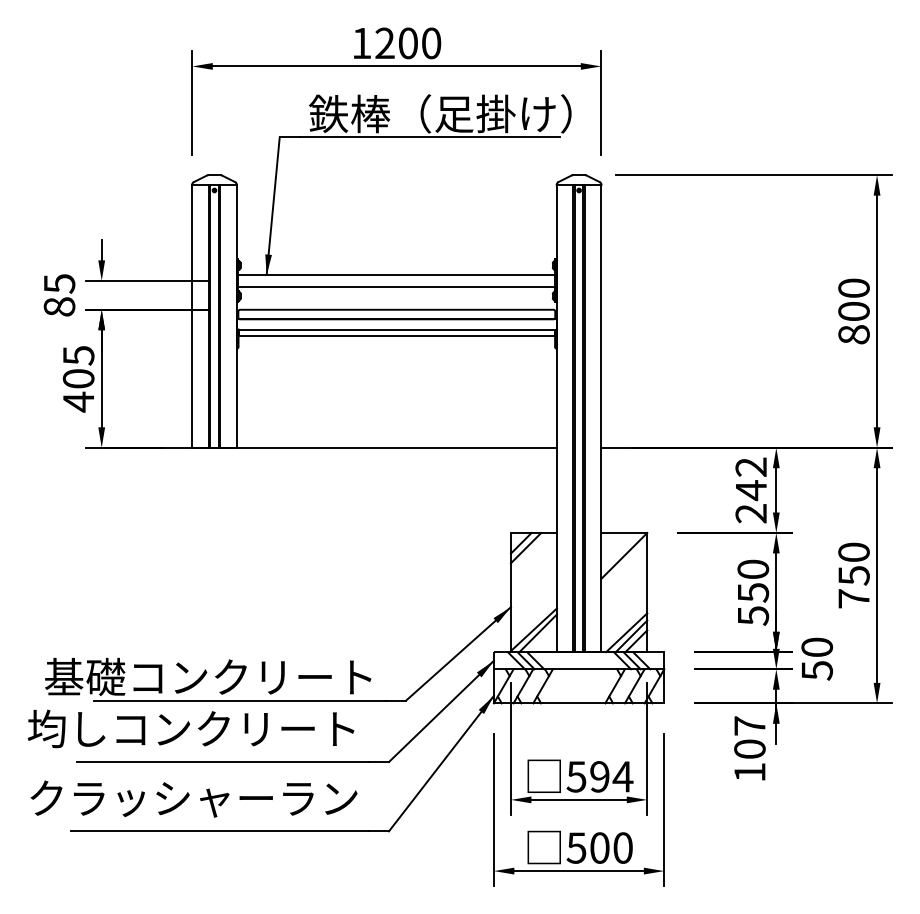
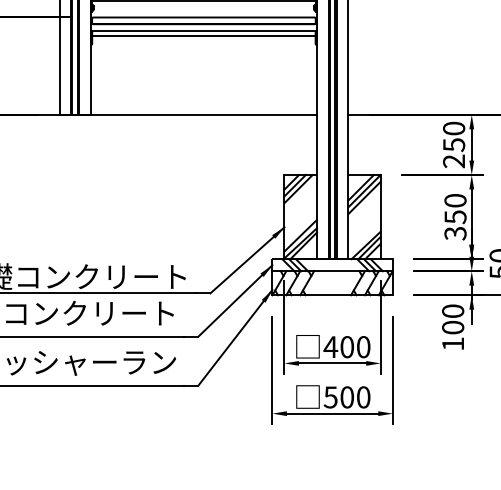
text: (751, 479) -> (454, 137), 242 -> 250
line: (619, 550) -> (361, 187), added
line: (530, 552) -> (298, 188), added
line: (624, 565) -> (364, 197), added
text: (752, 615) -> (454, 233), 550 -> 350
line: (533, 618) -> (300, 235), added
text: (749, 725) -> (452, 310), 107 -> 100
text: (599, 776) -> (346, 346), 594 -> 400

